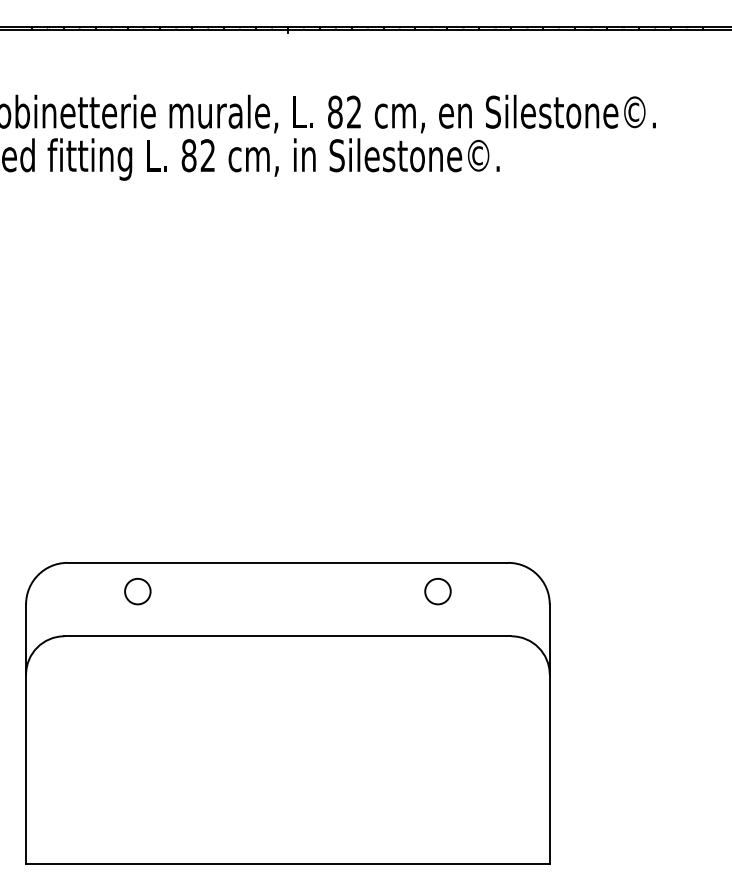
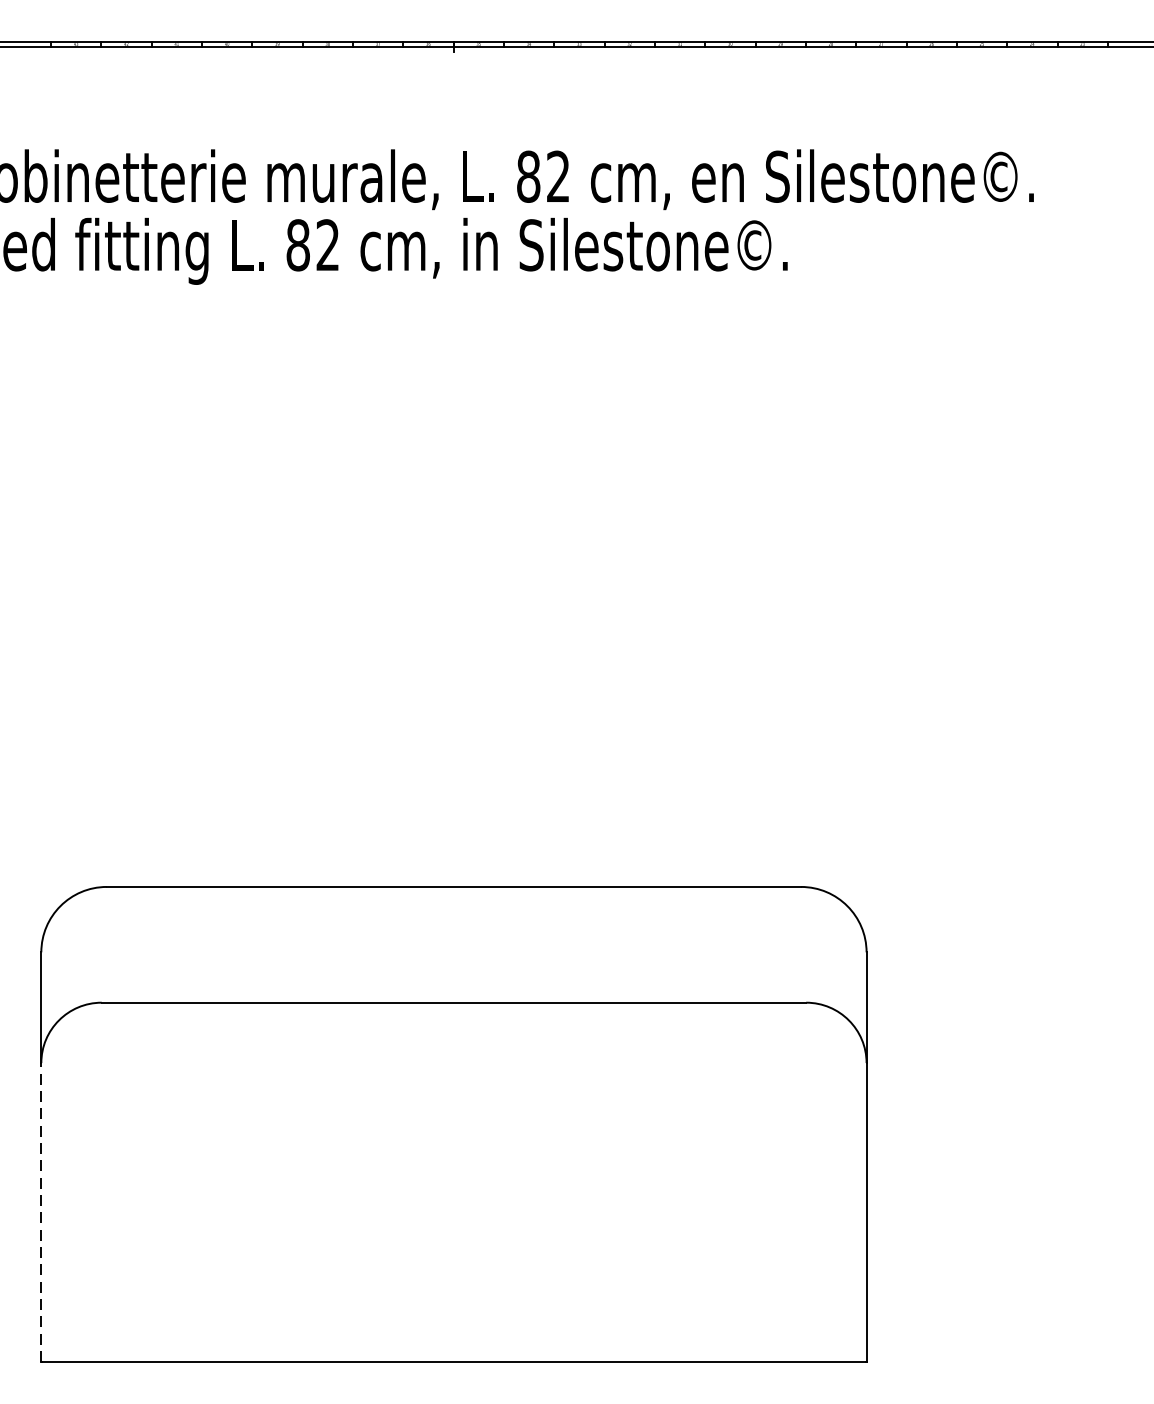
circle: (137, 591) -> (216, 932), removed
circle: (437, 591) -> (689, 932), removed
line: (26, 769) -> (41, 1212), solid -> dashed

